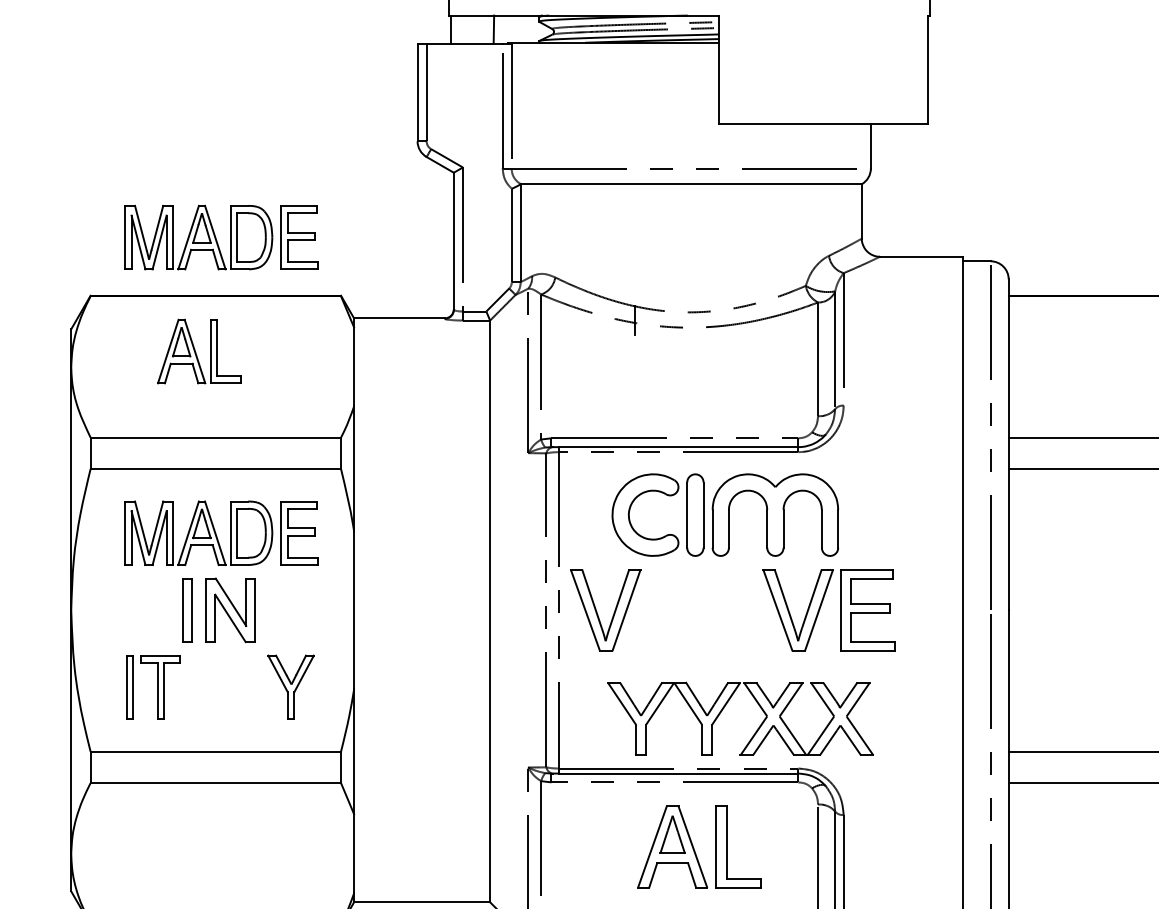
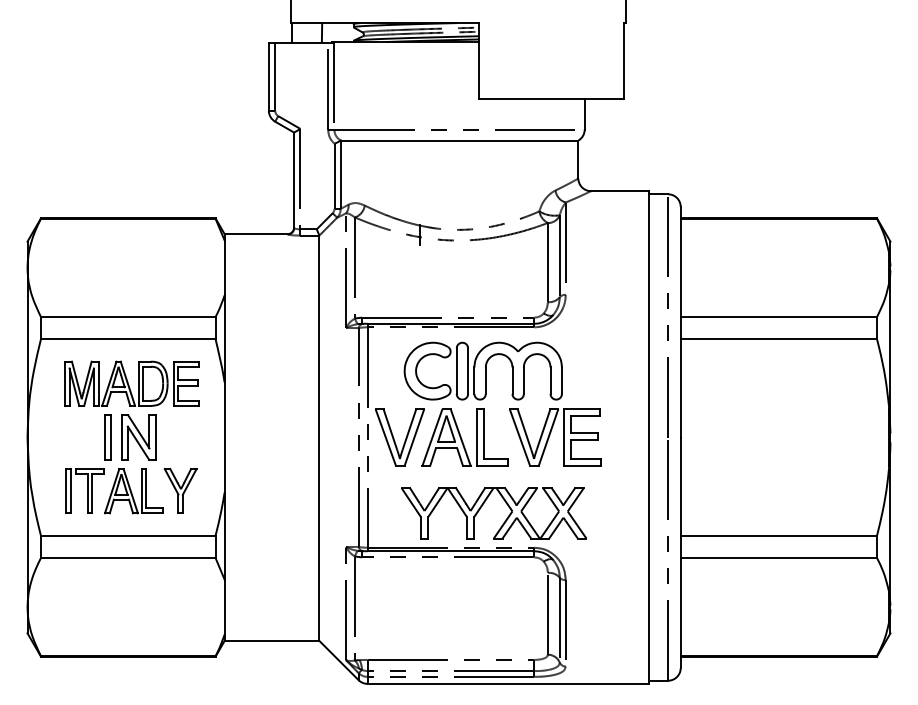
part: (220, 237) -> (131, 177), removed
part: (198, 351) -> (133, 491), moved
part: (698, 847) -> (464, 437), moved

